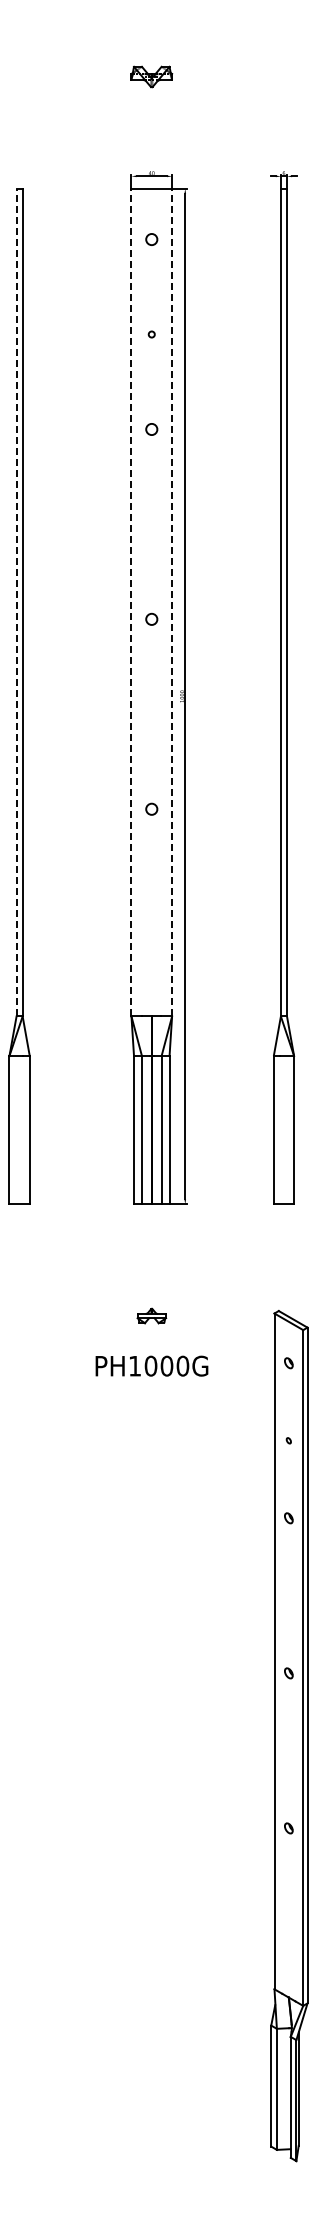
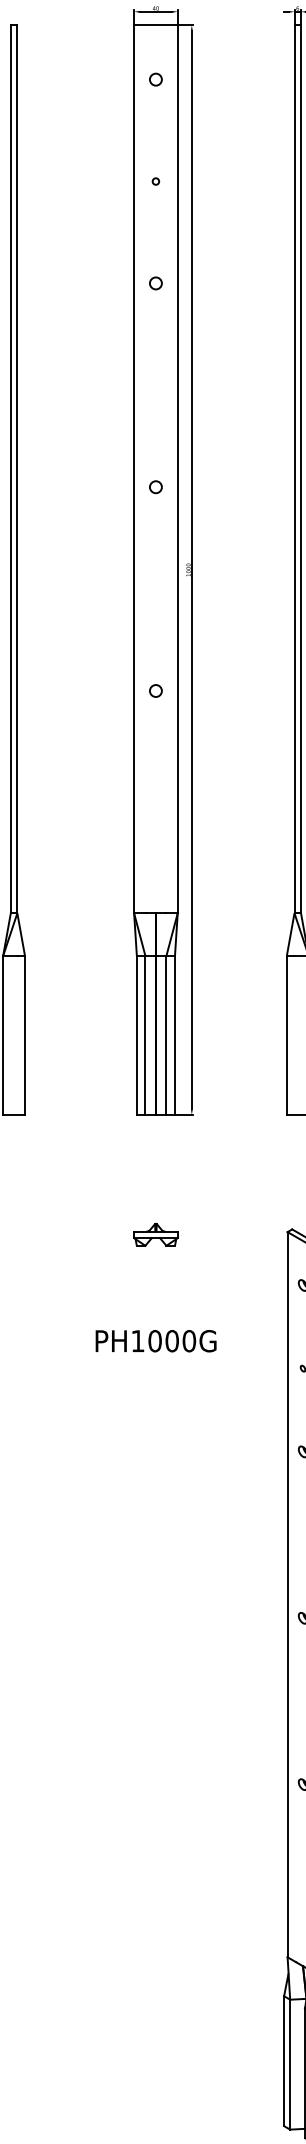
line: (16, 602) -> (10, 469), dashed -> solid
line: (131, 602) -> (134, 469), dashed -> solid
line: (172, 602) -> (178, 469), dashed -> solid
part: (151, 1315) -> (155, 1234), size x1.43
text: (151, 1365) -> (155, 1340), moved

